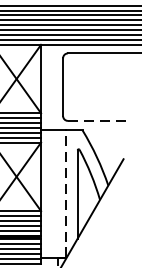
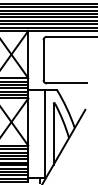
line: (96, 120) -> (66, 83), dashed -> solid
line: (65, 193) -> (45, 133), dashed -> solid

